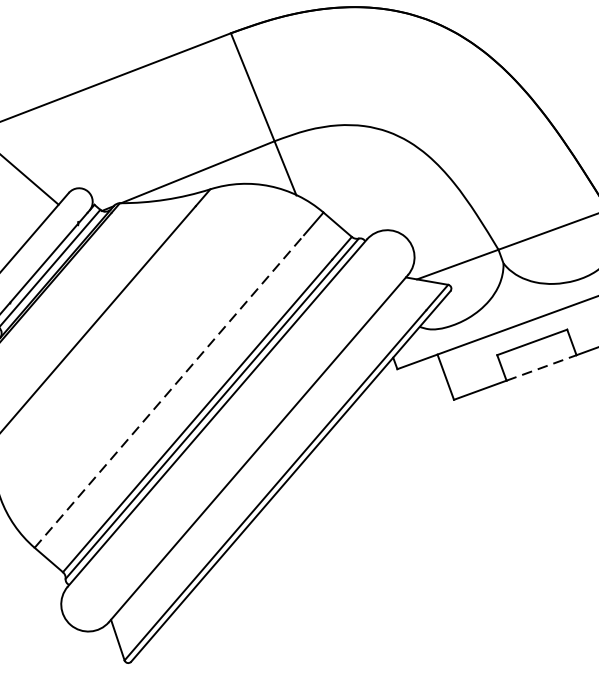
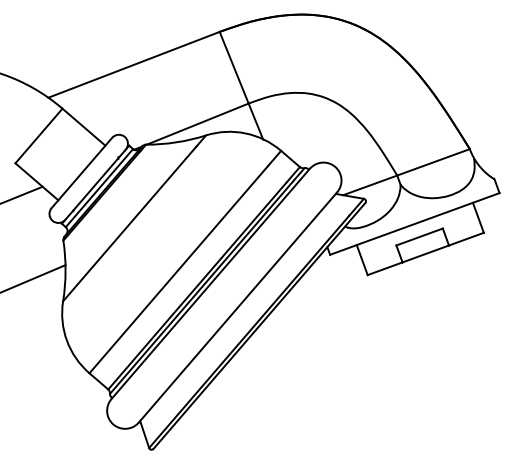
line: (541, 367) -> (425, 253), dashed -> solid
line: (168, 391) -> (178, 269), dashed -> solid

